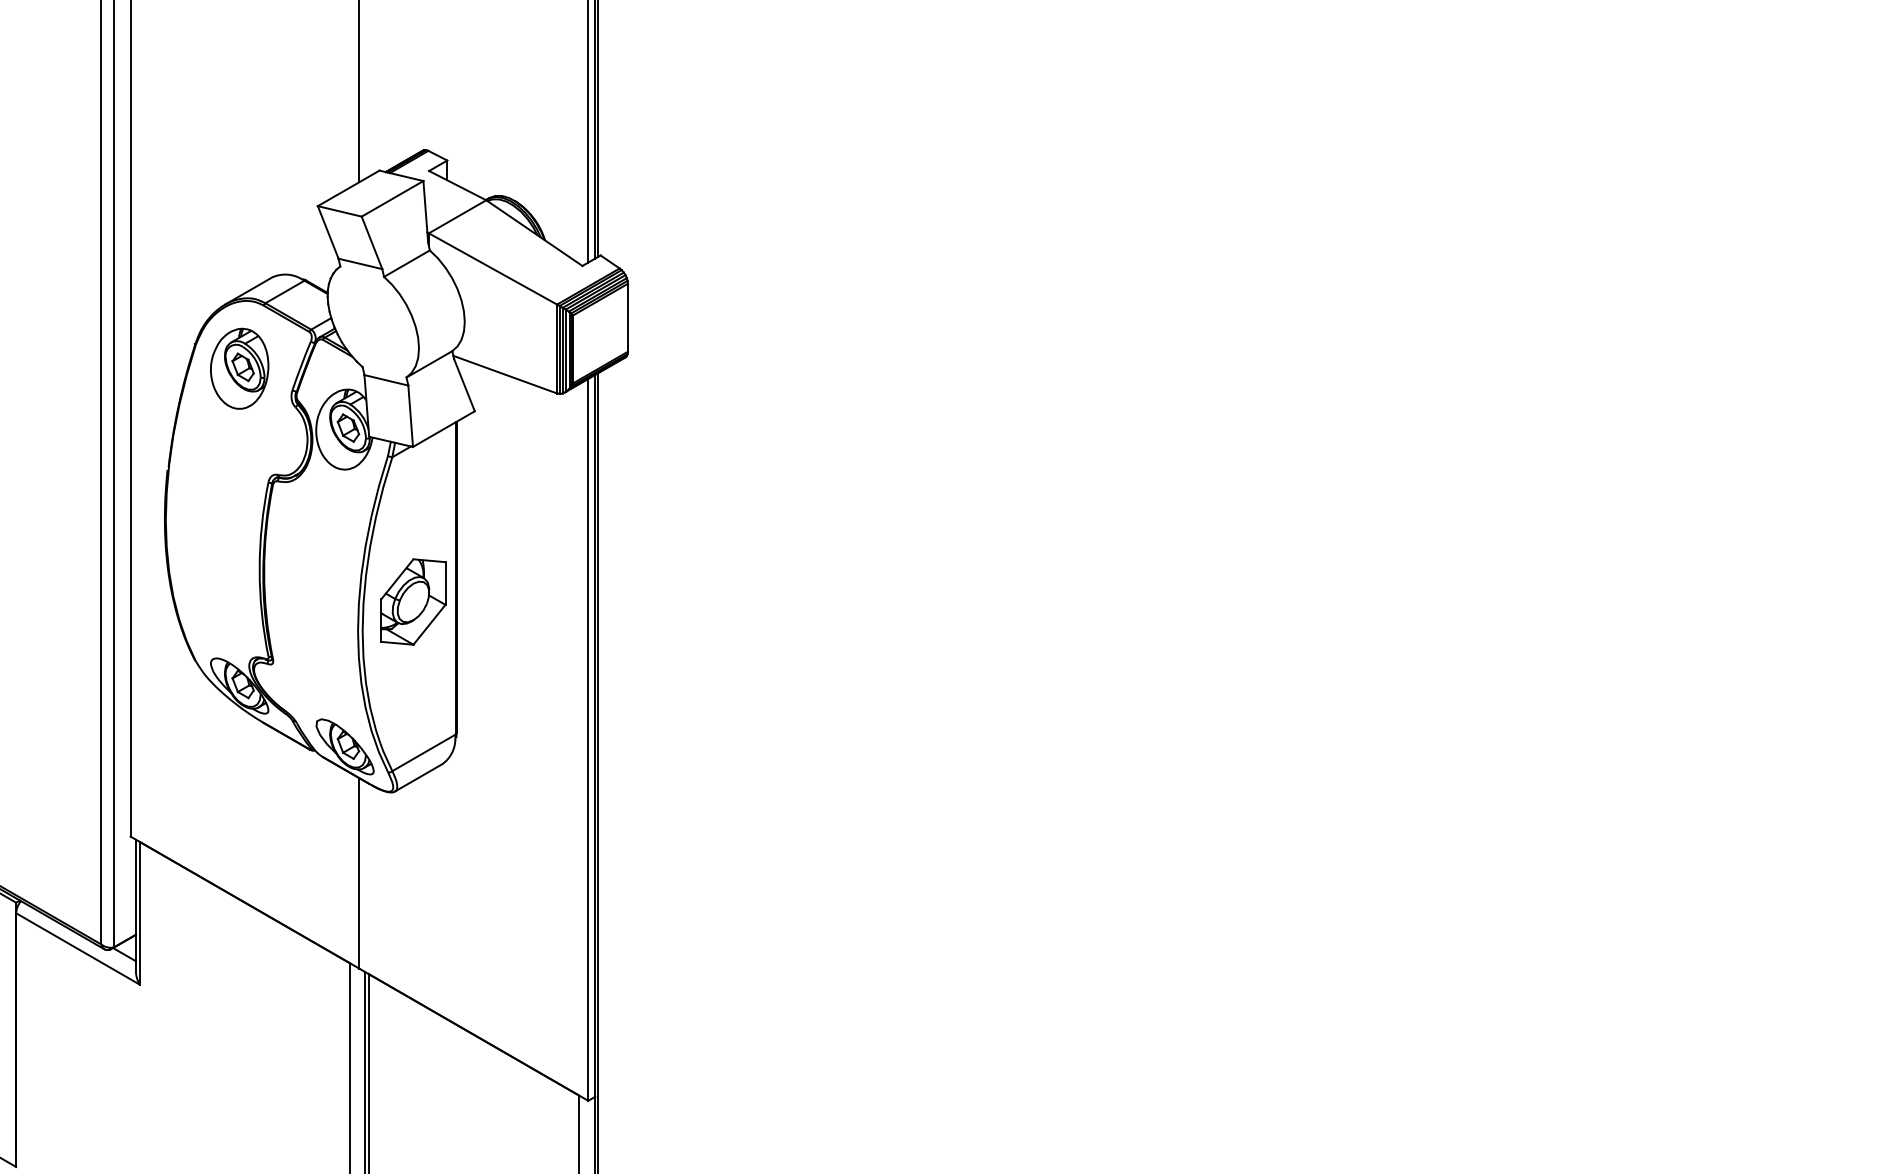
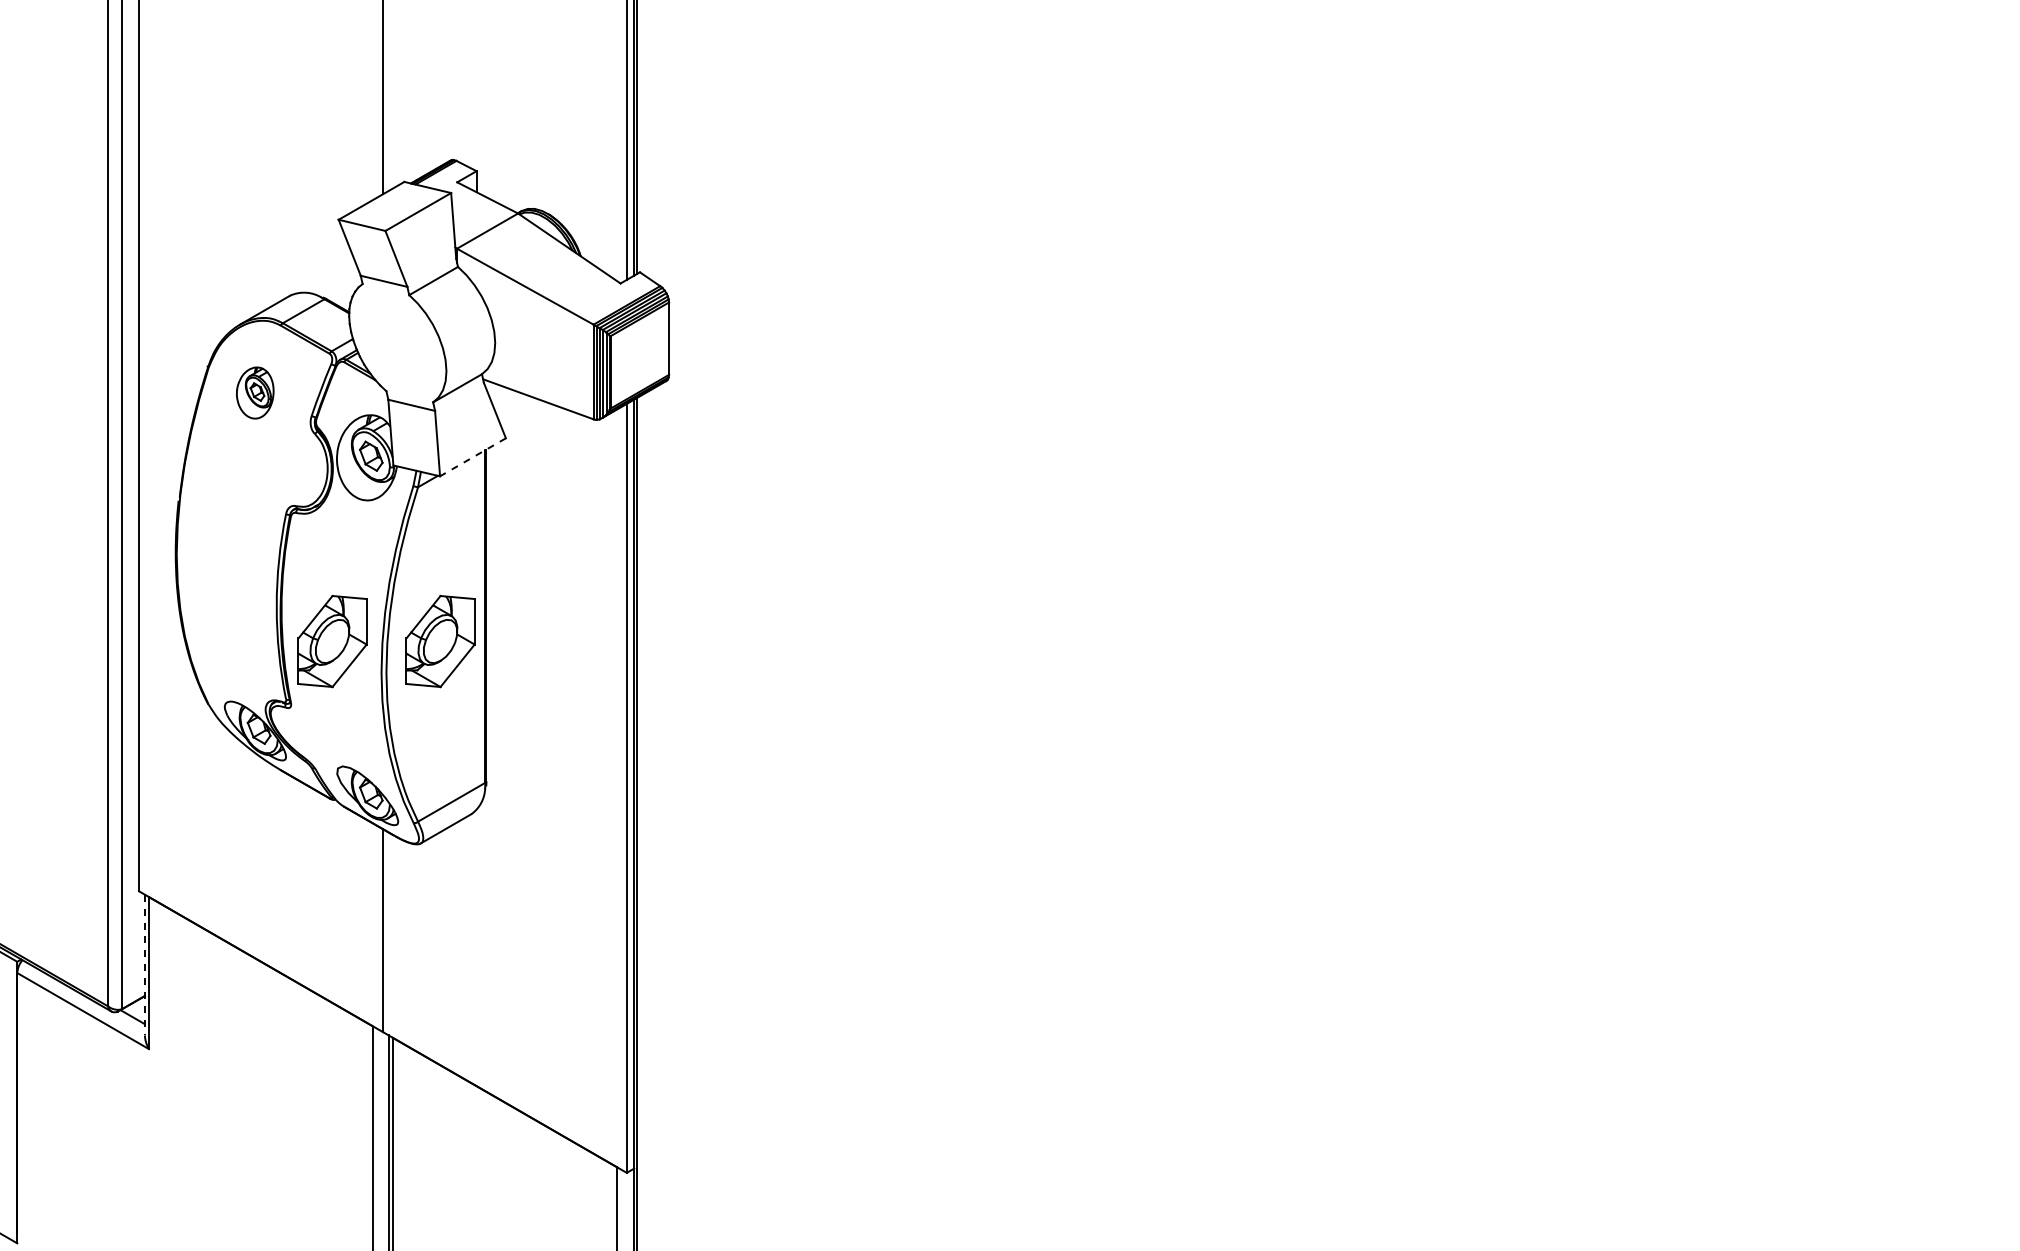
part: (238, 368) -> (254, 392), size x0.6
line: (443, 429) -> (472, 457), solid -> dashed
part: (312, 602) -> (332, 641), added
line: (135, 906) -> (144, 965), solid -> dashed

